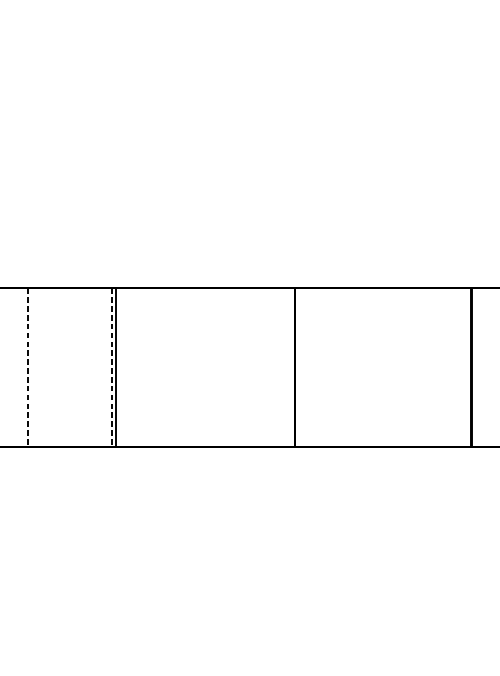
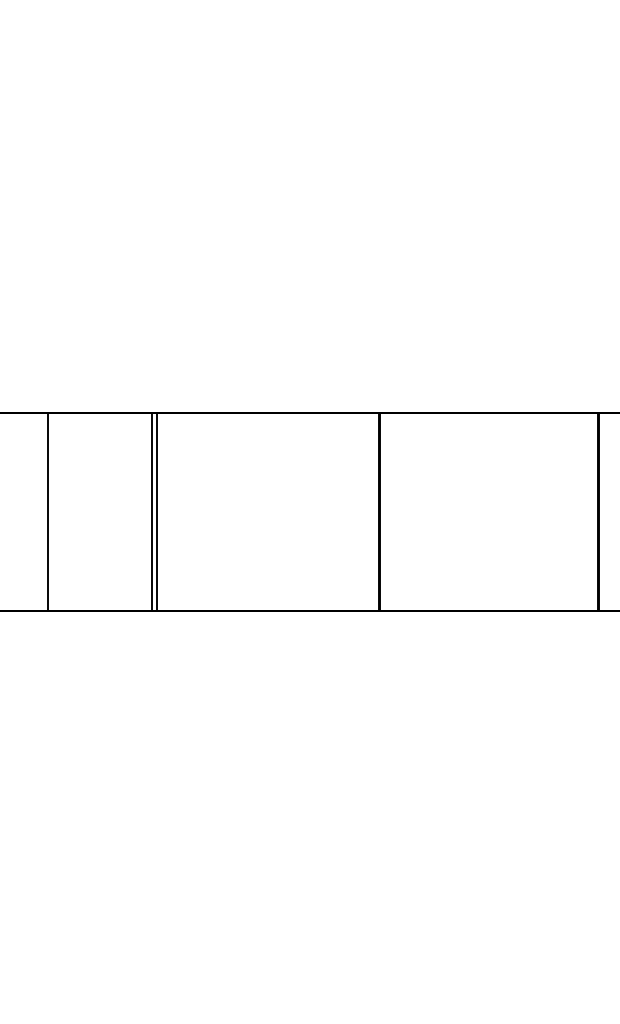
line: (28, 368) -> (48, 512), dashed -> solid
line: (112, 368) -> (152, 512), dashed -> solid

